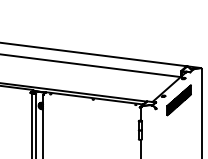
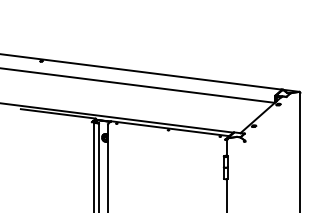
part: (178, 100) -> (272, 131), removed

